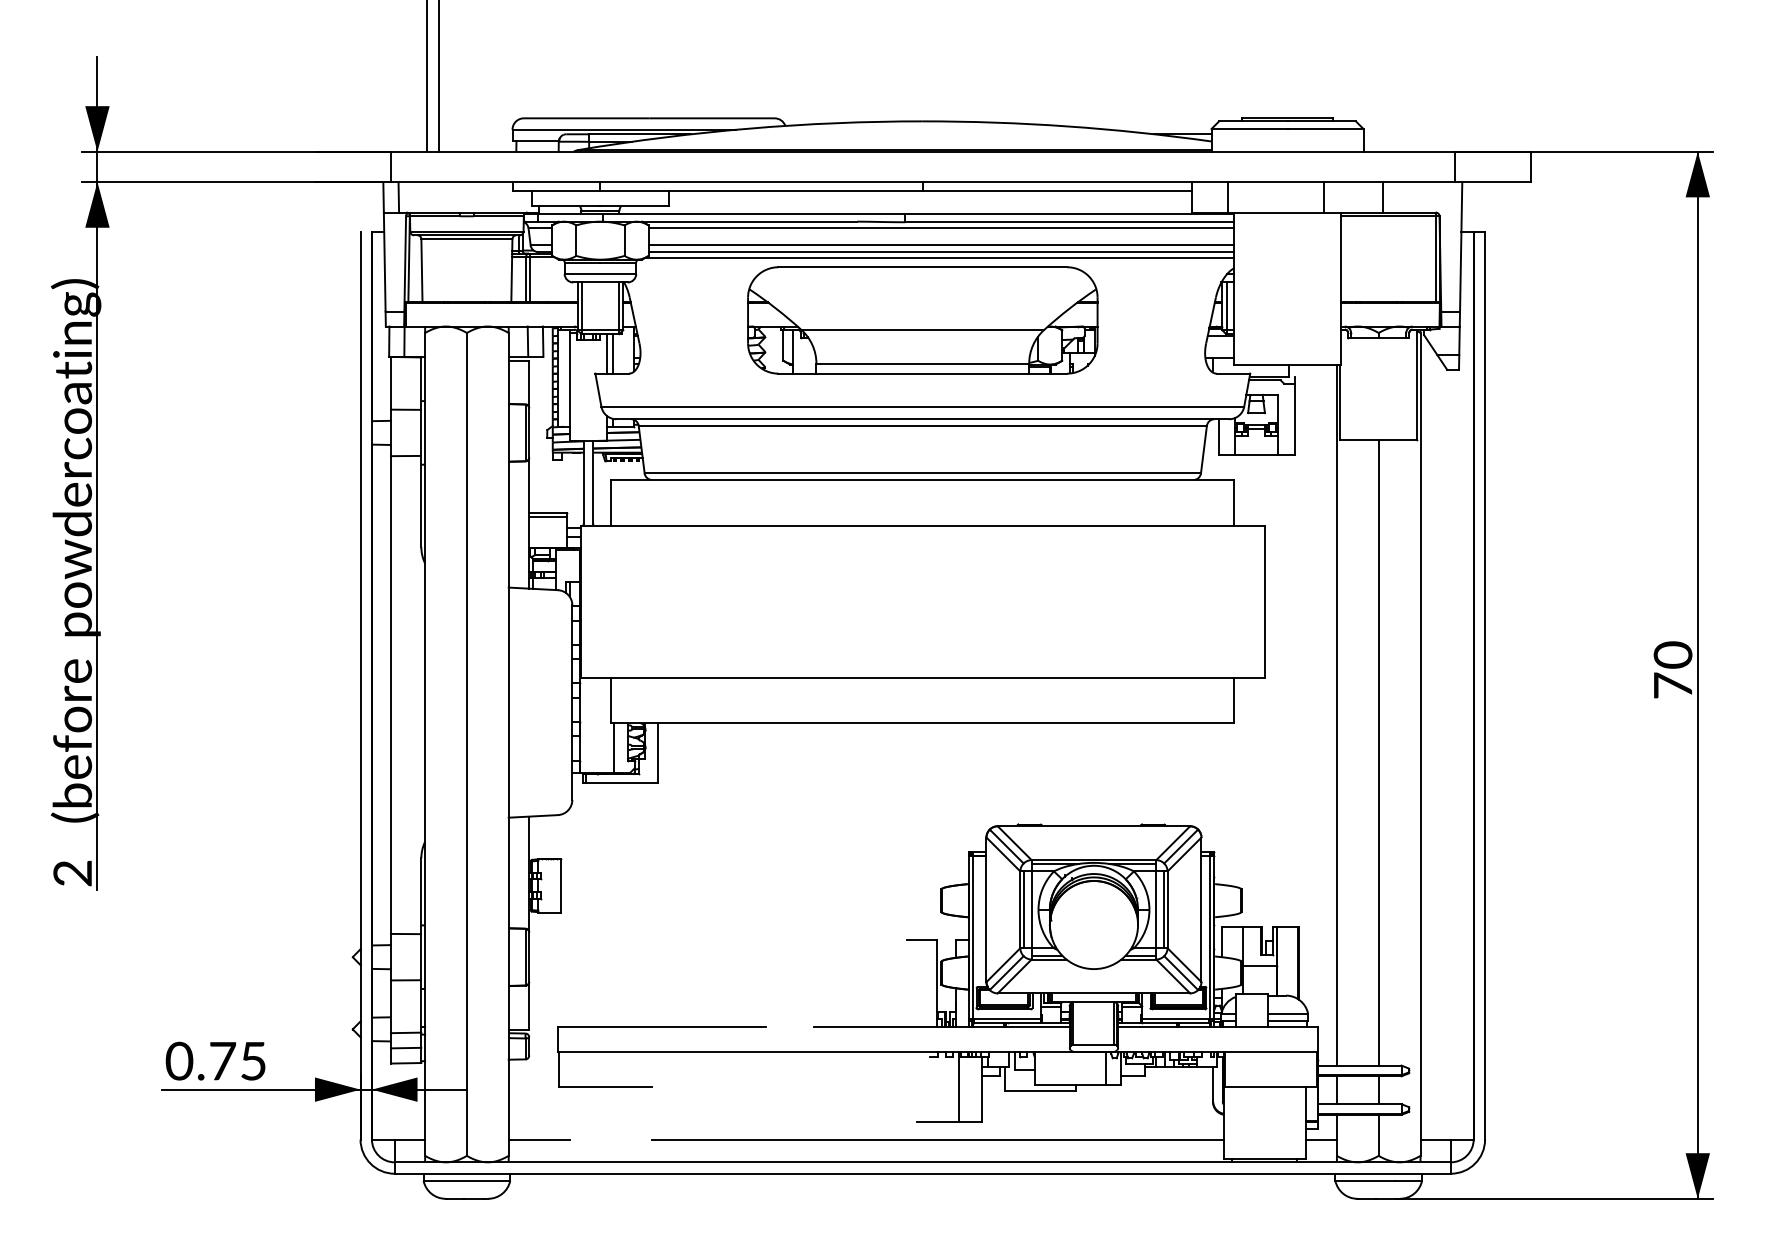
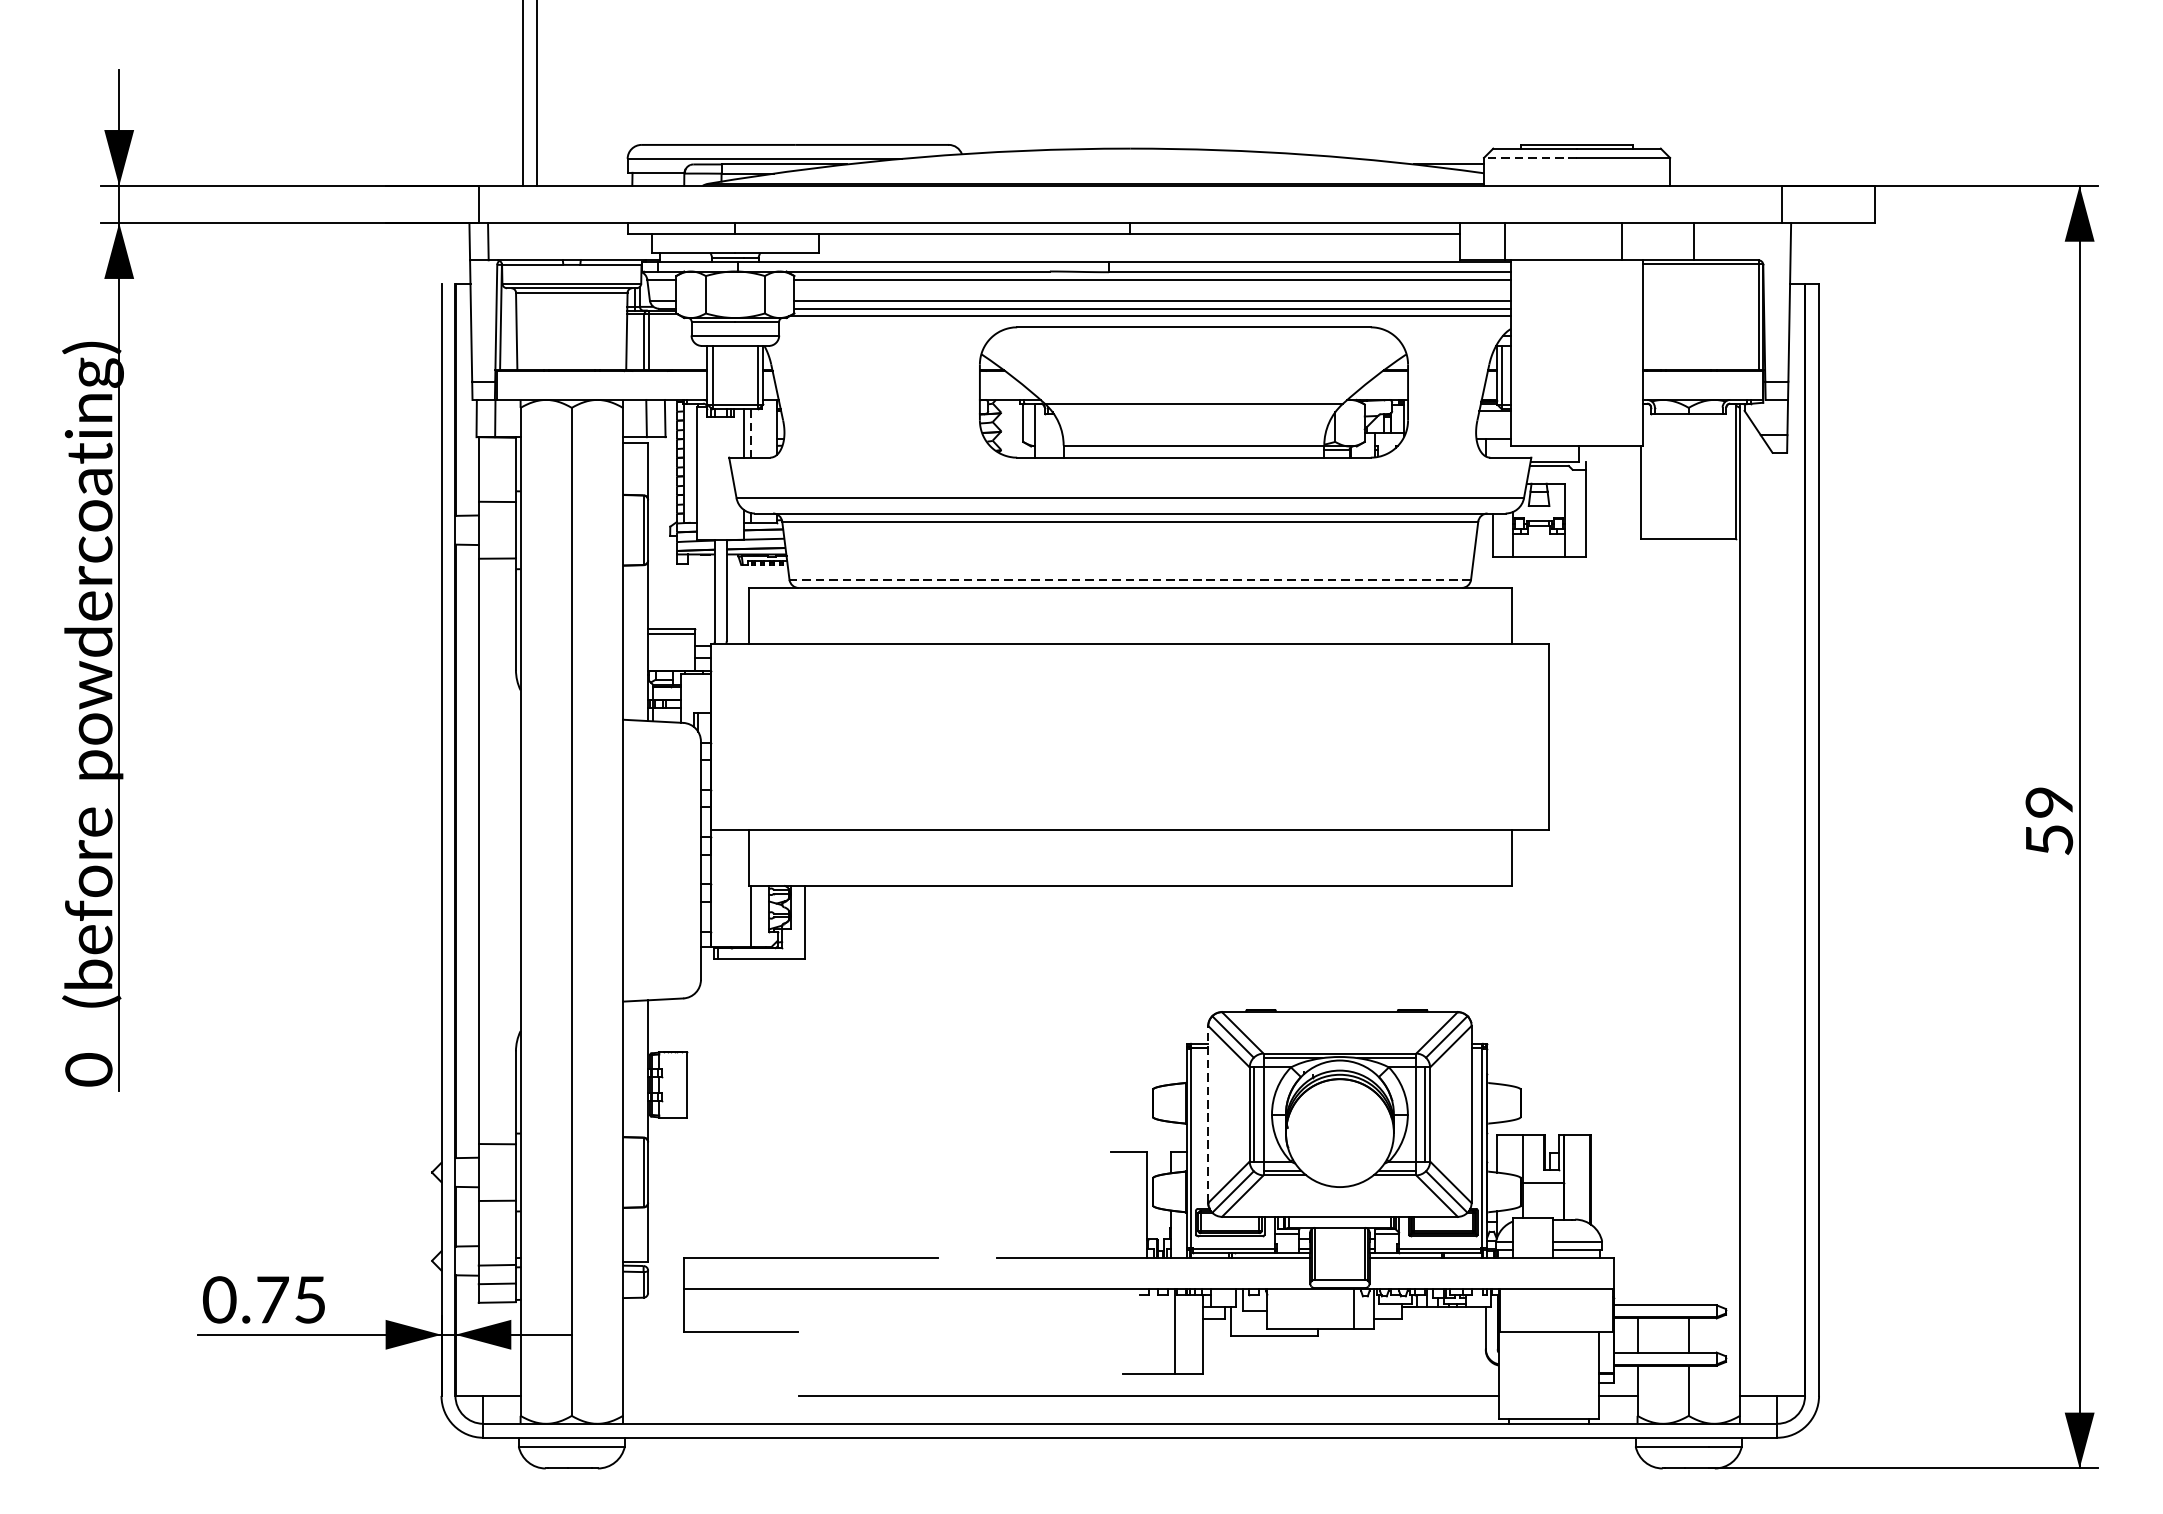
line: (1249, 128) -> (1530, 157), solid -> dashed
part: (922, 320) -> (1193, 392), moved
line: (612, 353) -> (750, 432), solid -> dashed
line: (922, 473) -> (1129, 579), solid -> dashed
text: (1673, 669) -> (2049, 820), 70 -> 59
line: (1336, 714) -> (1637, 875), removed
line: (1378, 752) -> (1688, 921), removed
text: (72, 873) -> (88, 1069), 2 -> 0
line: (986, 909) -> (1208, 1114), solid -> dashed
line: (539, 1139) -> (660, 1395), removed

